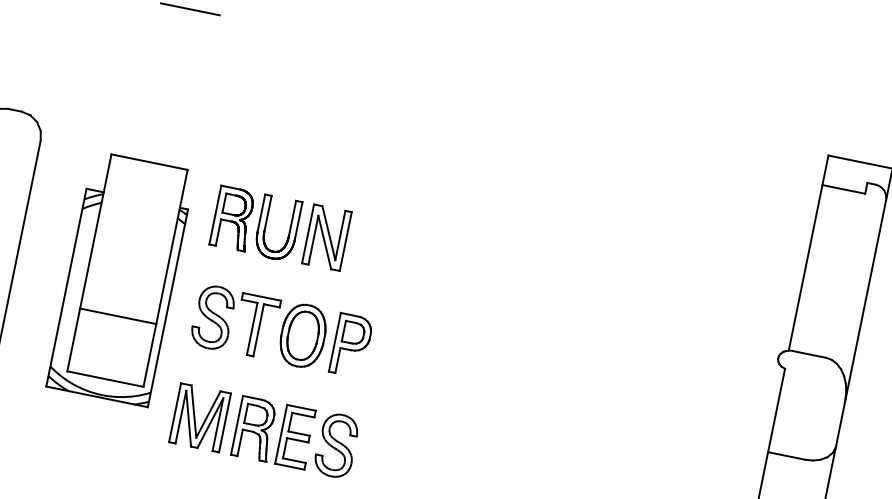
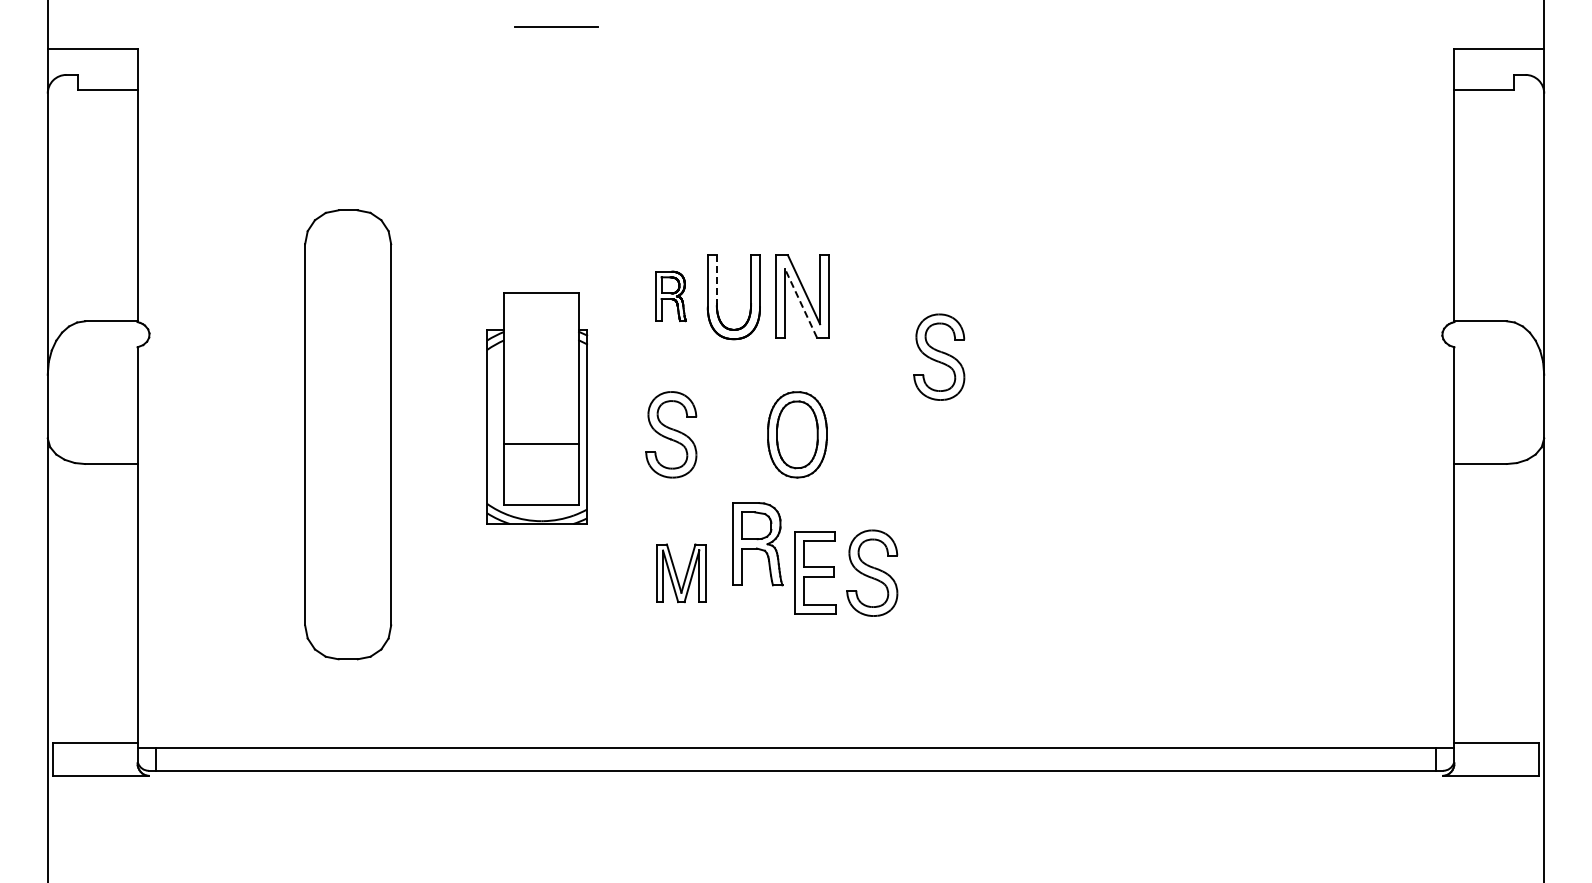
line: (267, 213) -> (716, 280), solid -> dashed
part: (232, 218) -> (670, 296), size x0.6
line: (325, 242) -> (801, 303), solid -> dashed
part: (121, 279) -> (537, 408), size x0.7
part: (415, 300) -> (939, 356), added
part: (256, 326) -> (731, 434), removed
part: (351, 345) -> (864, 434), removed
part: (199, 417) -> (680, 573), size x0.7
part: (254, 429) -> (757, 544), moved

